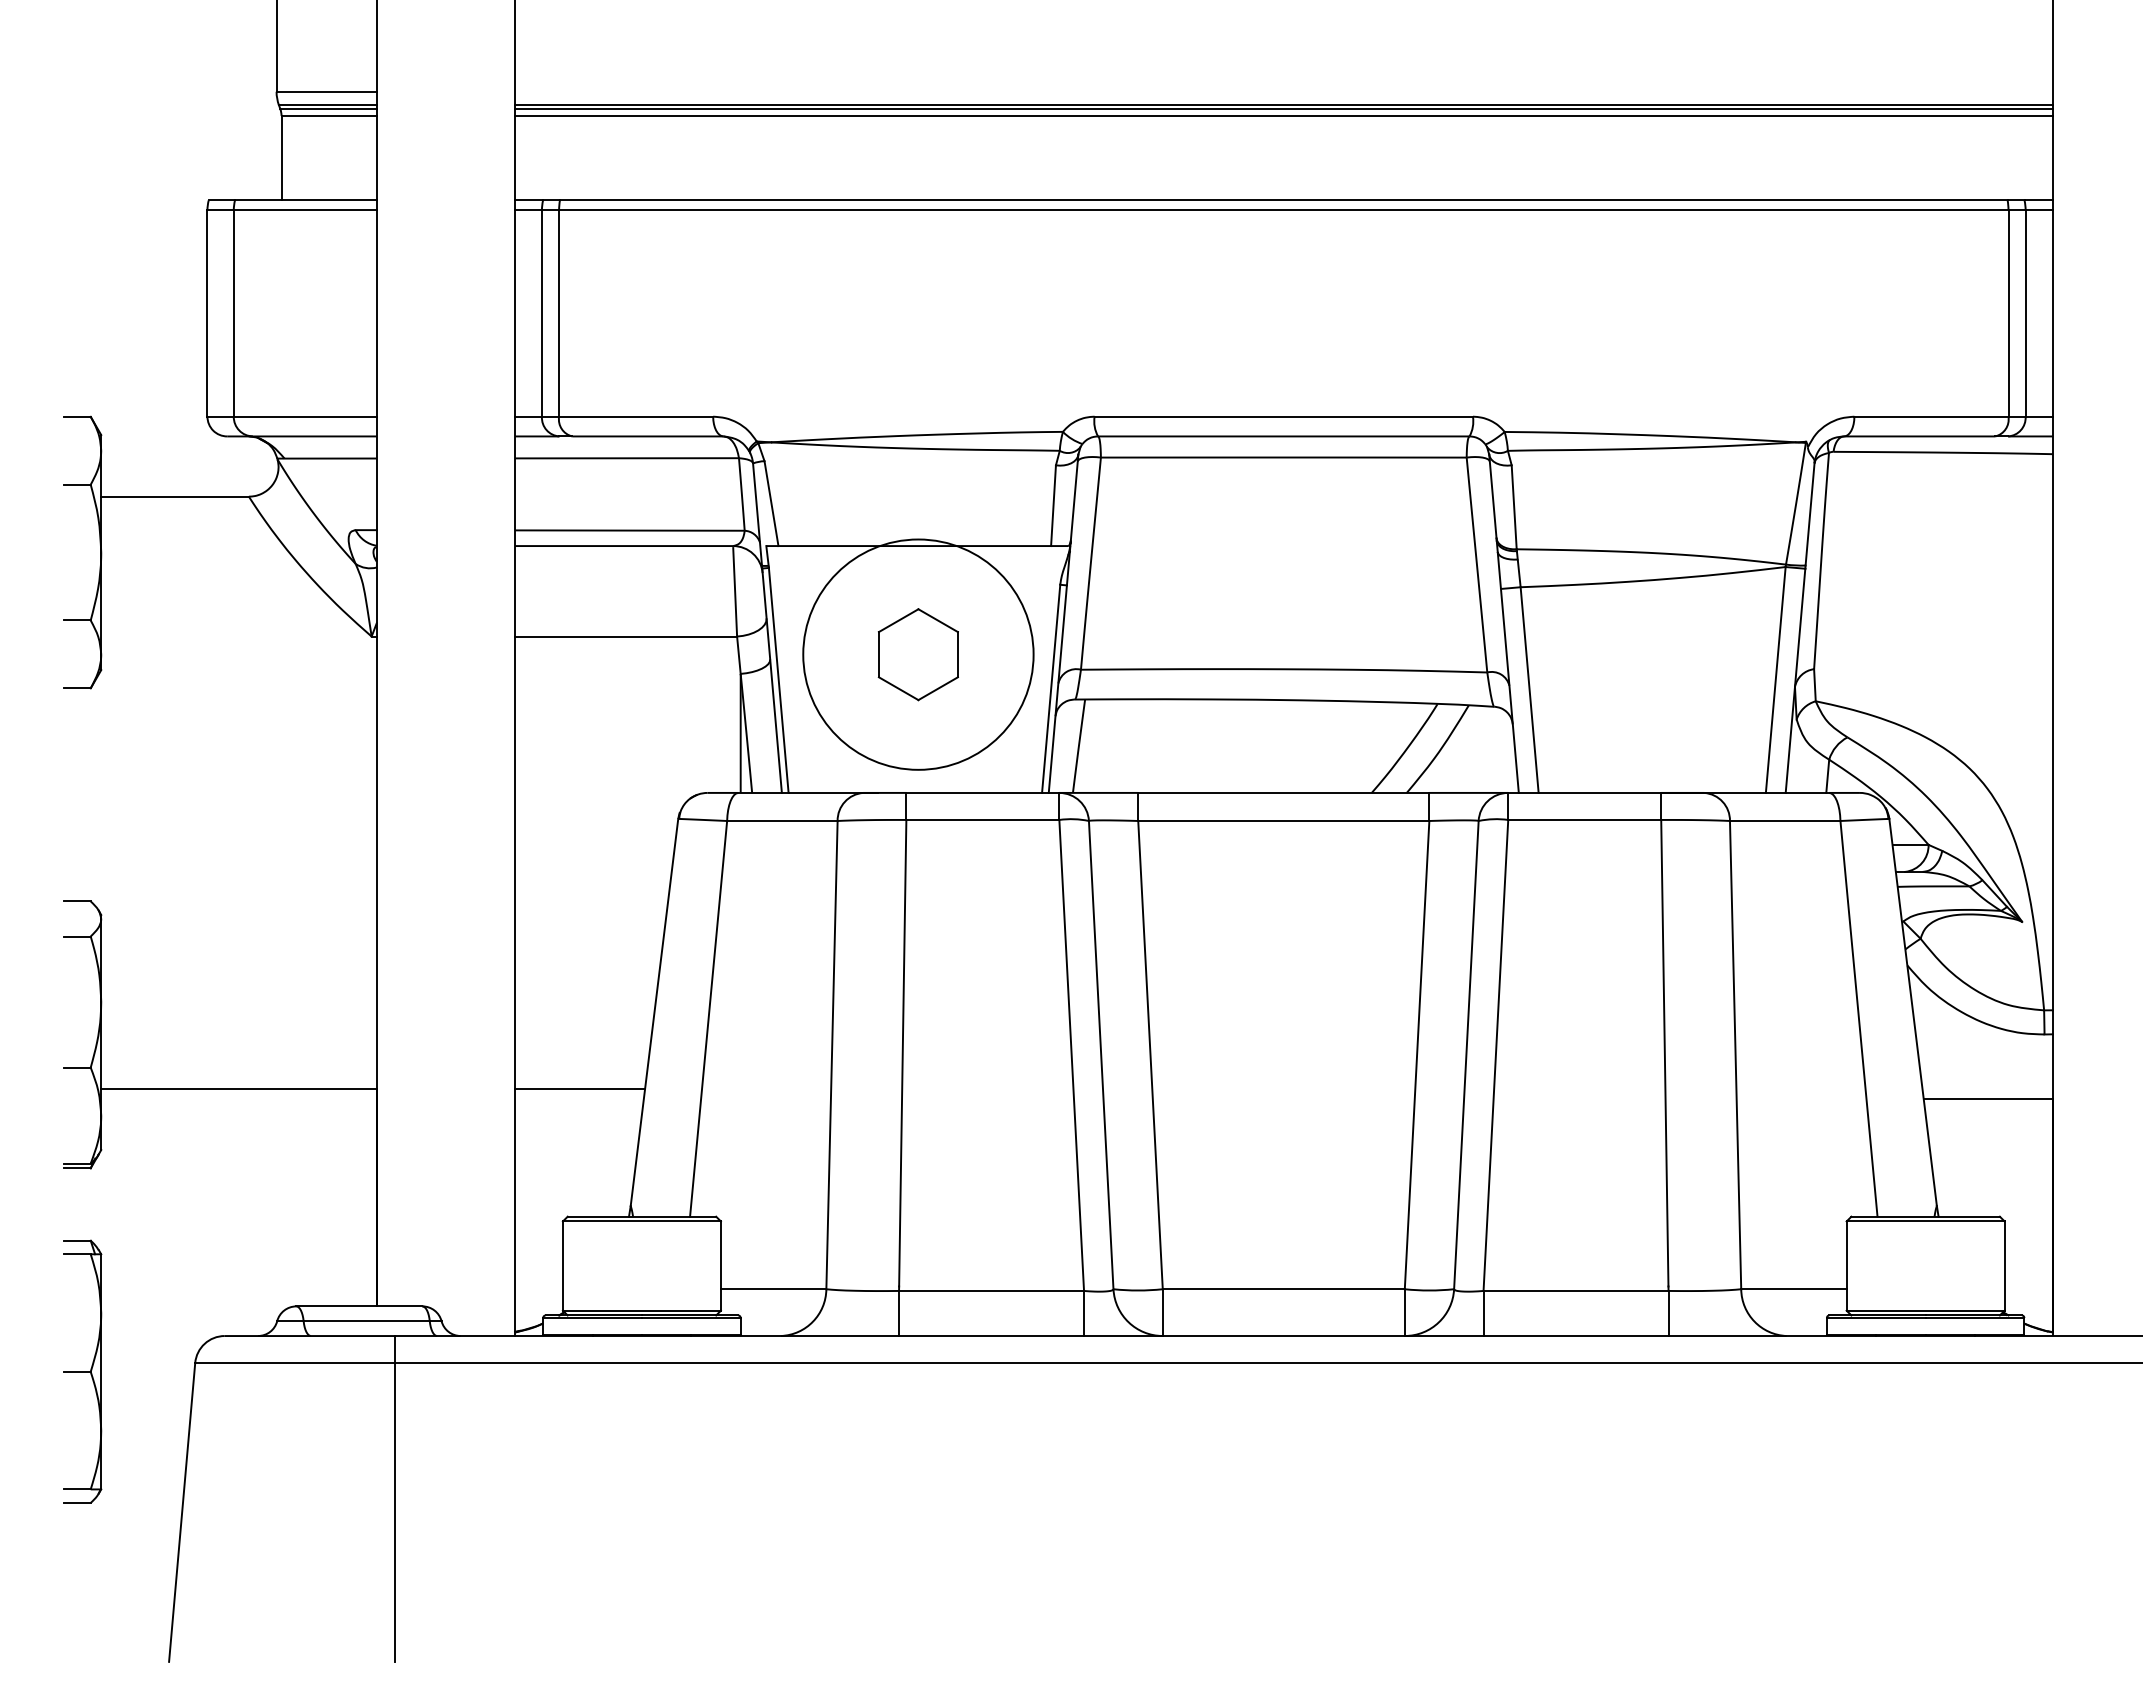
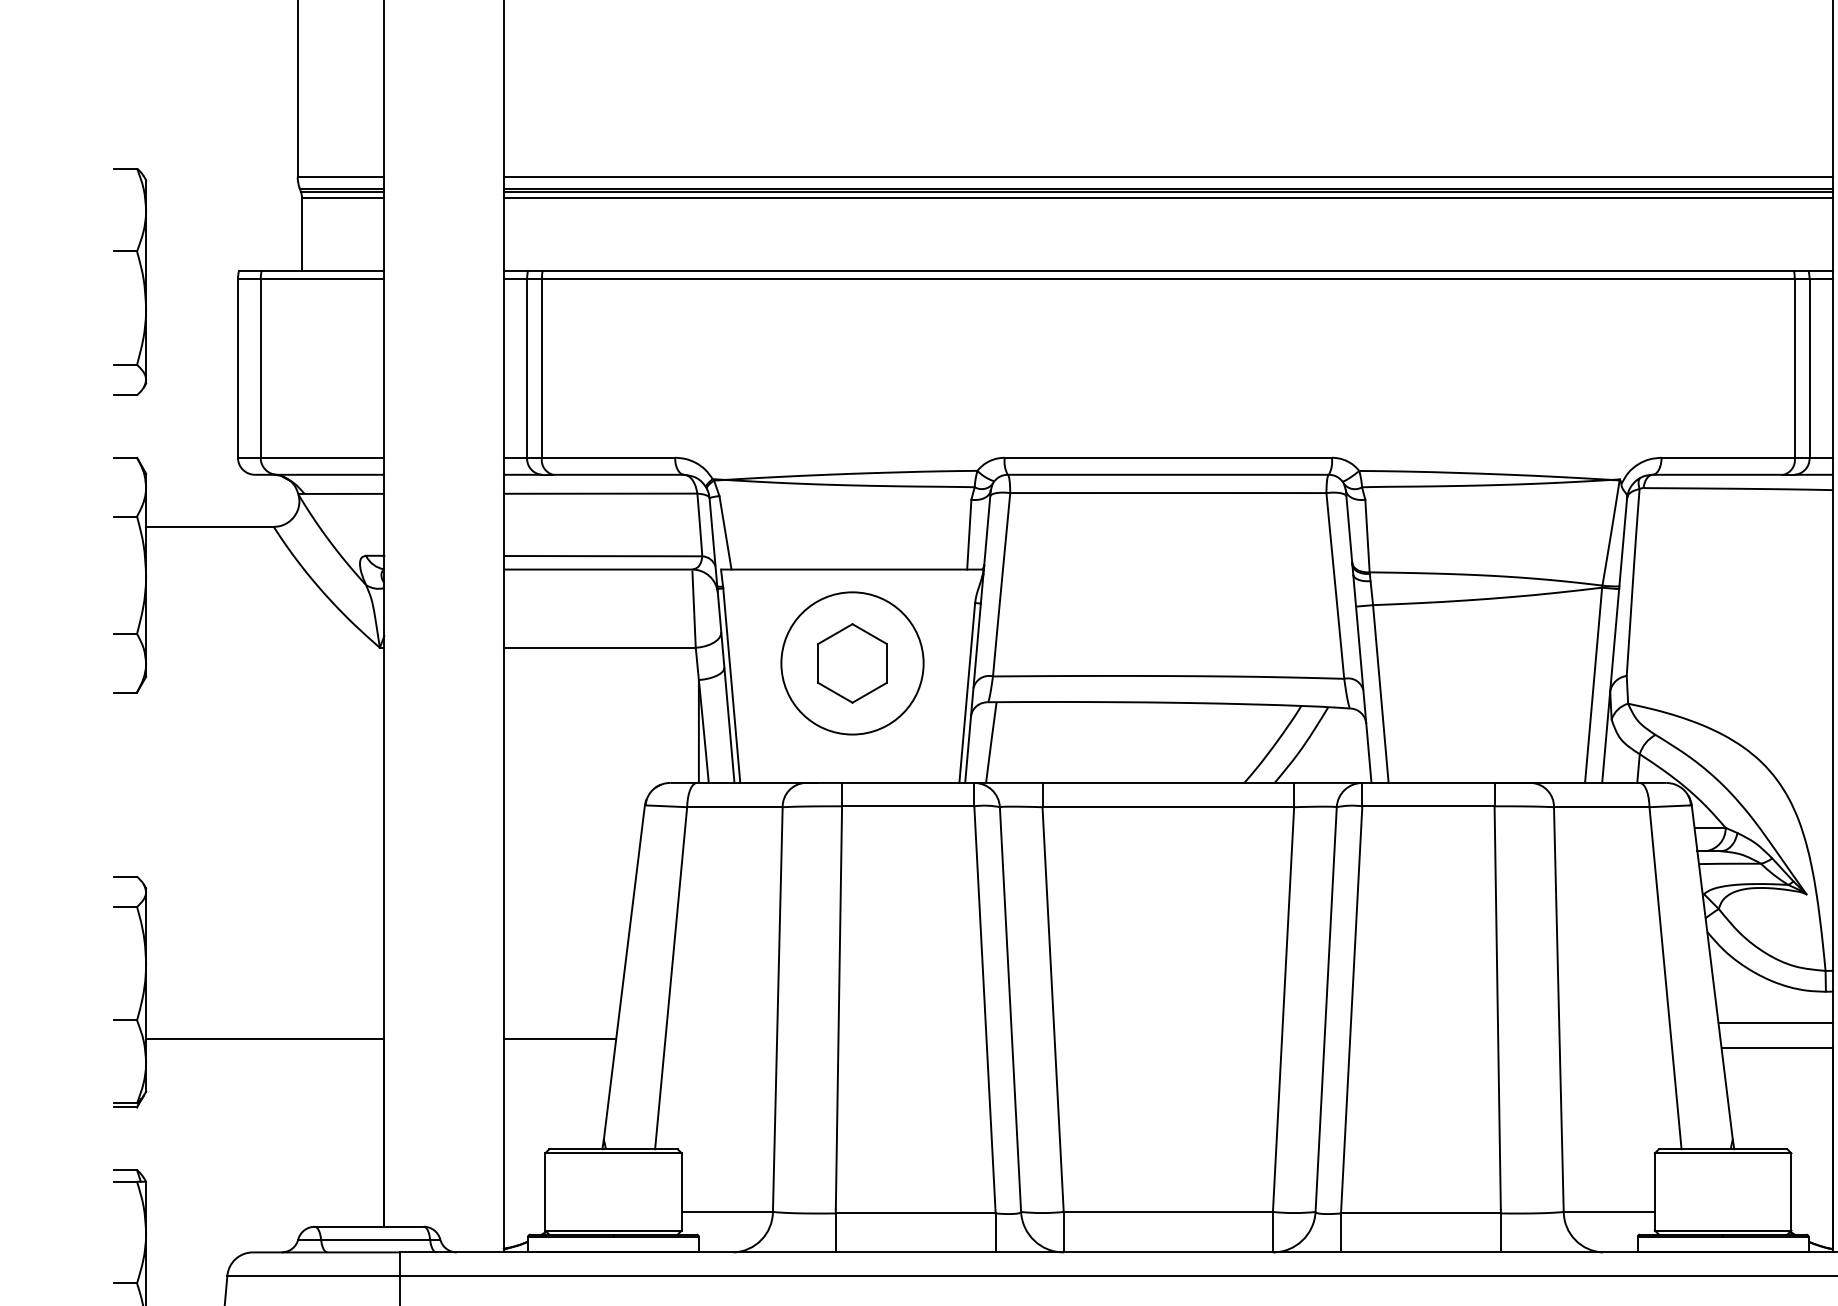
line: (1283, 91) -> (1168, 176), added
part: (97, 212) -> (142, 281), added
circle: (918, 654) -> (852, 663), size x0.71
line: (1986, 1070) -> (1775, 1022), added

